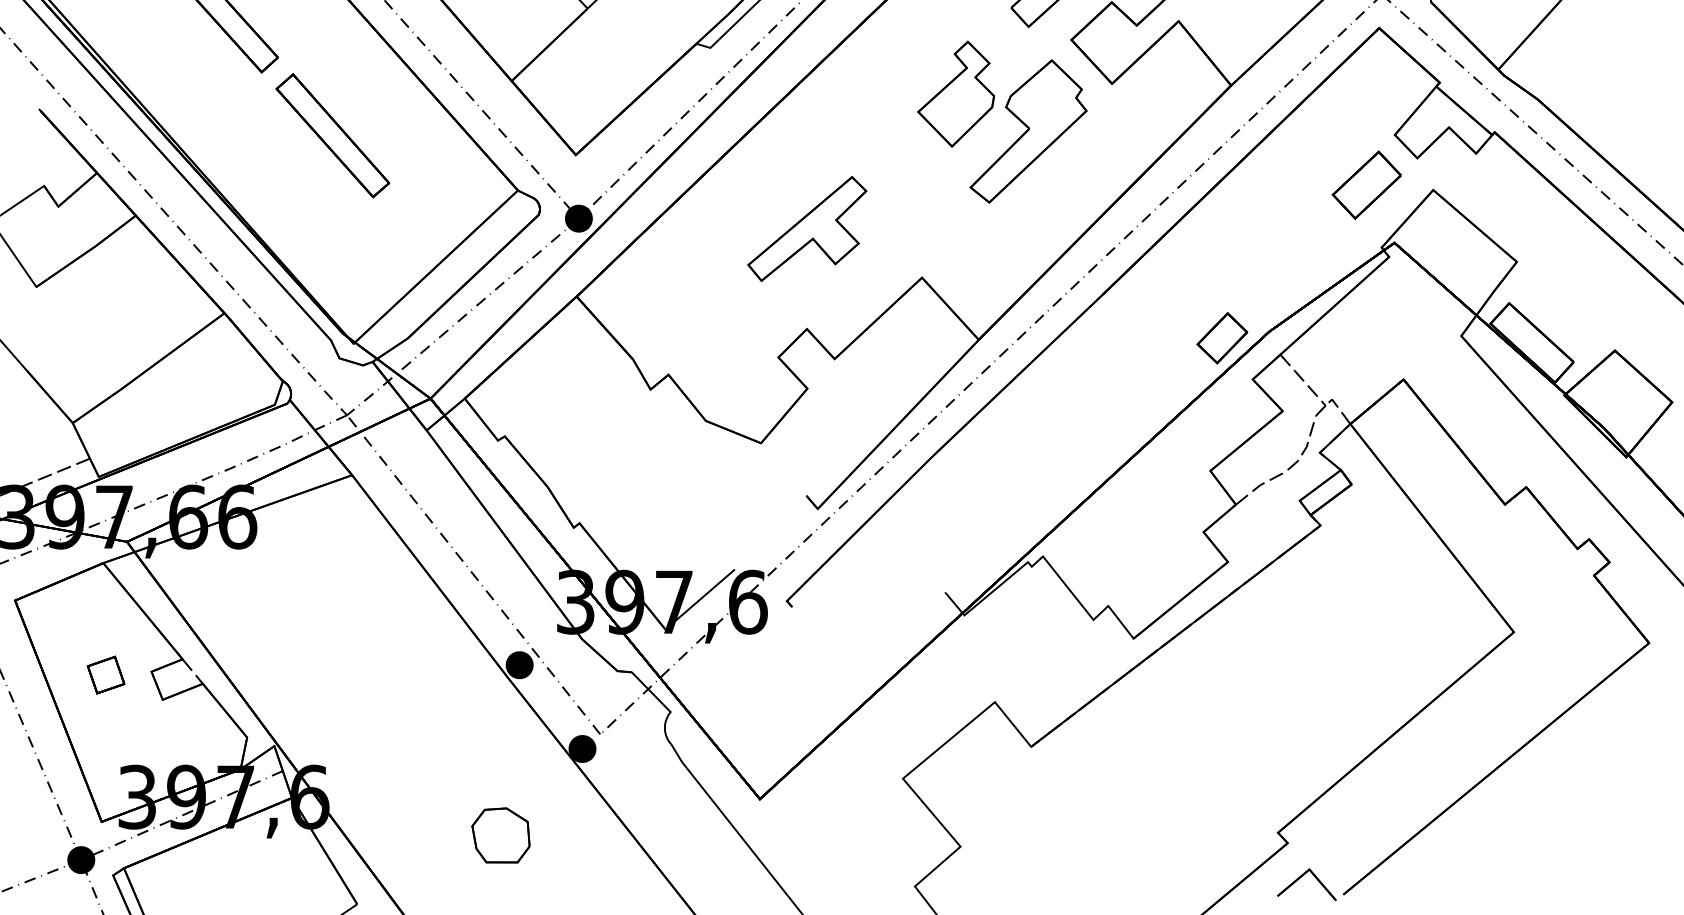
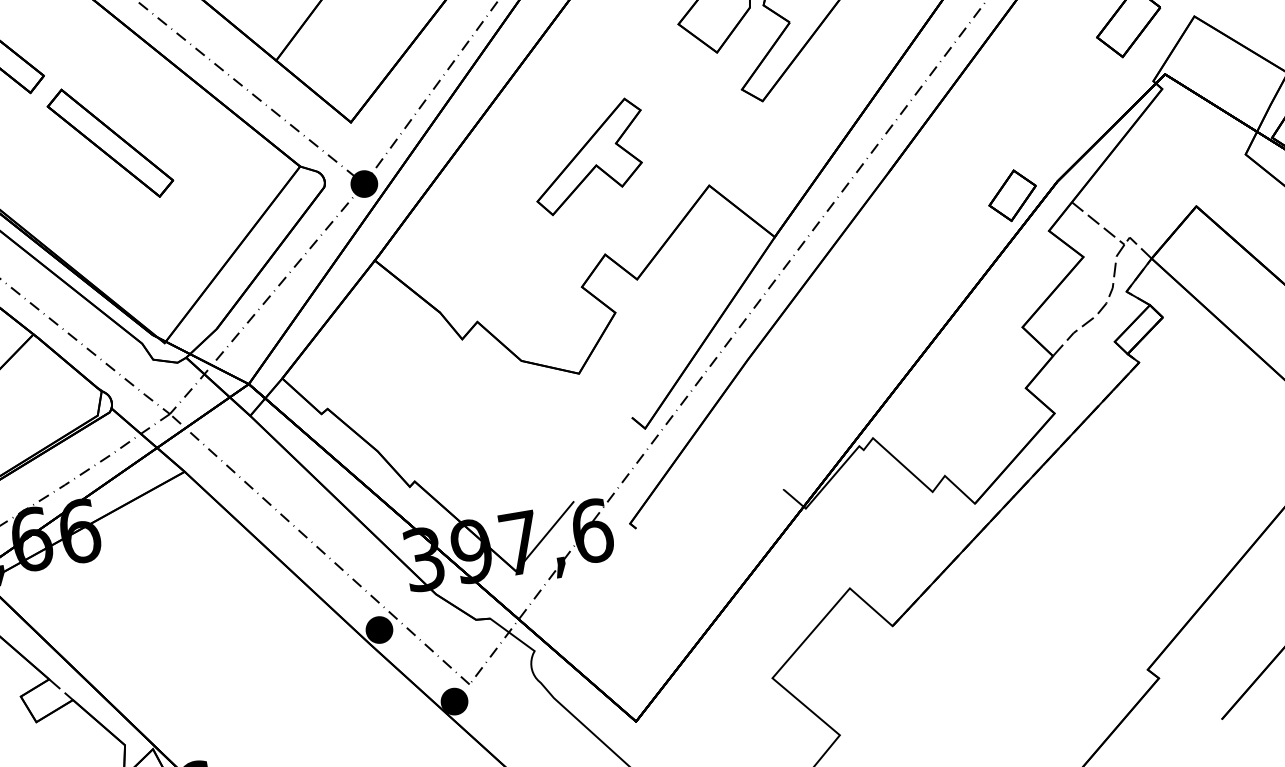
part: (1300, 878) -> (1177, 710), removed

